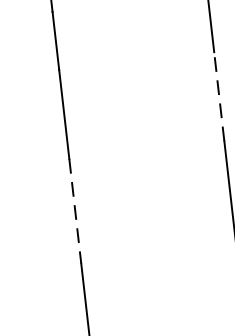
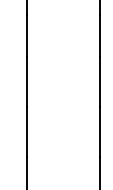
line: (219, 95) -> (100, 35), dashed -> solid
line: (75, 211) -> (26, 82), dashed -> solid

